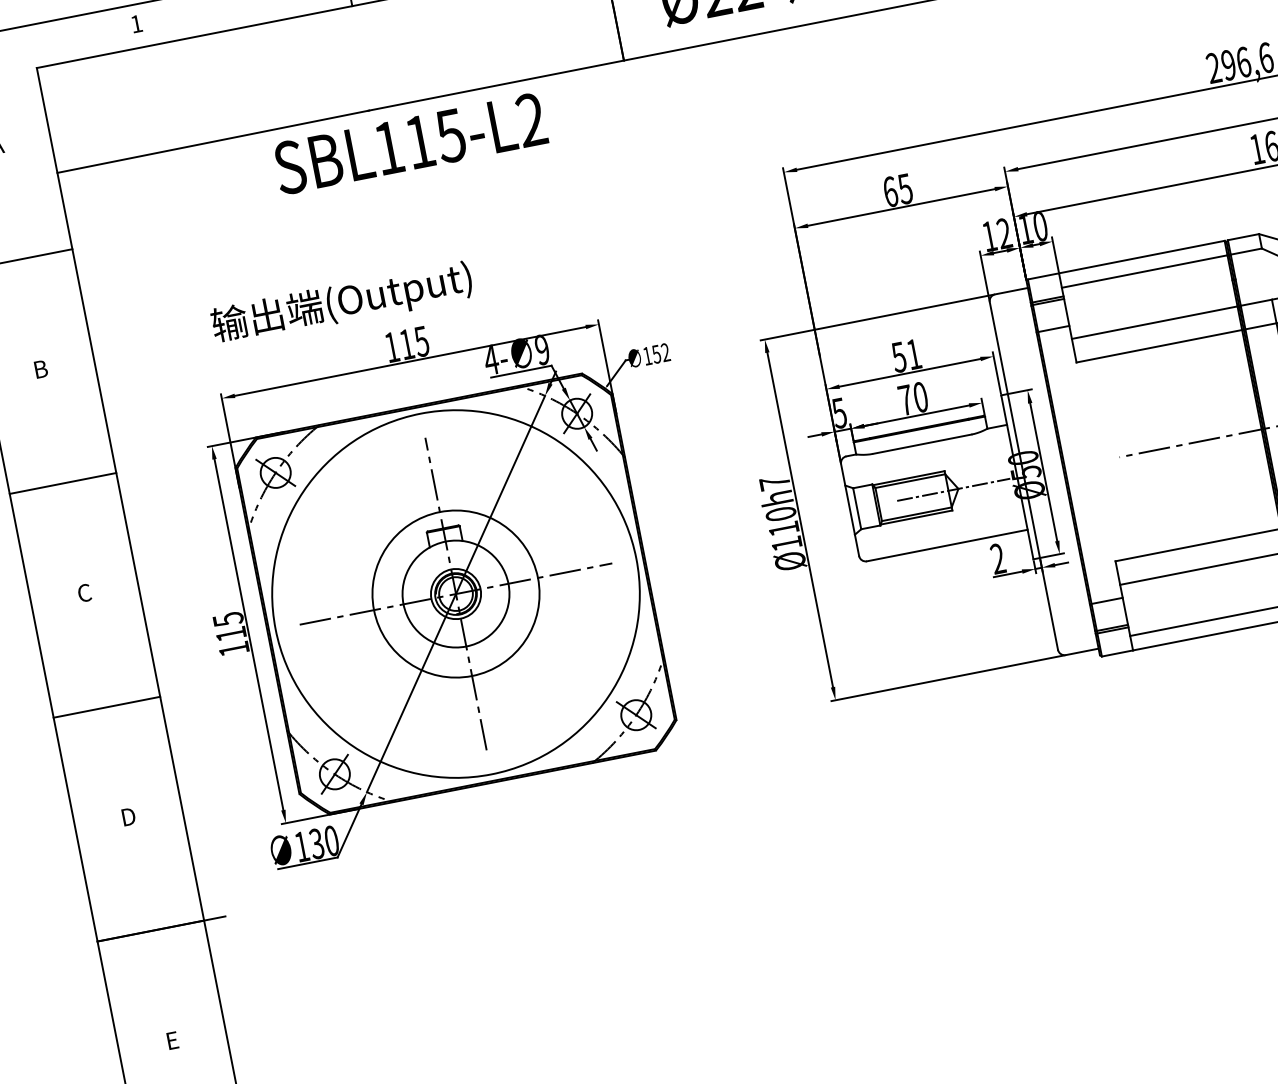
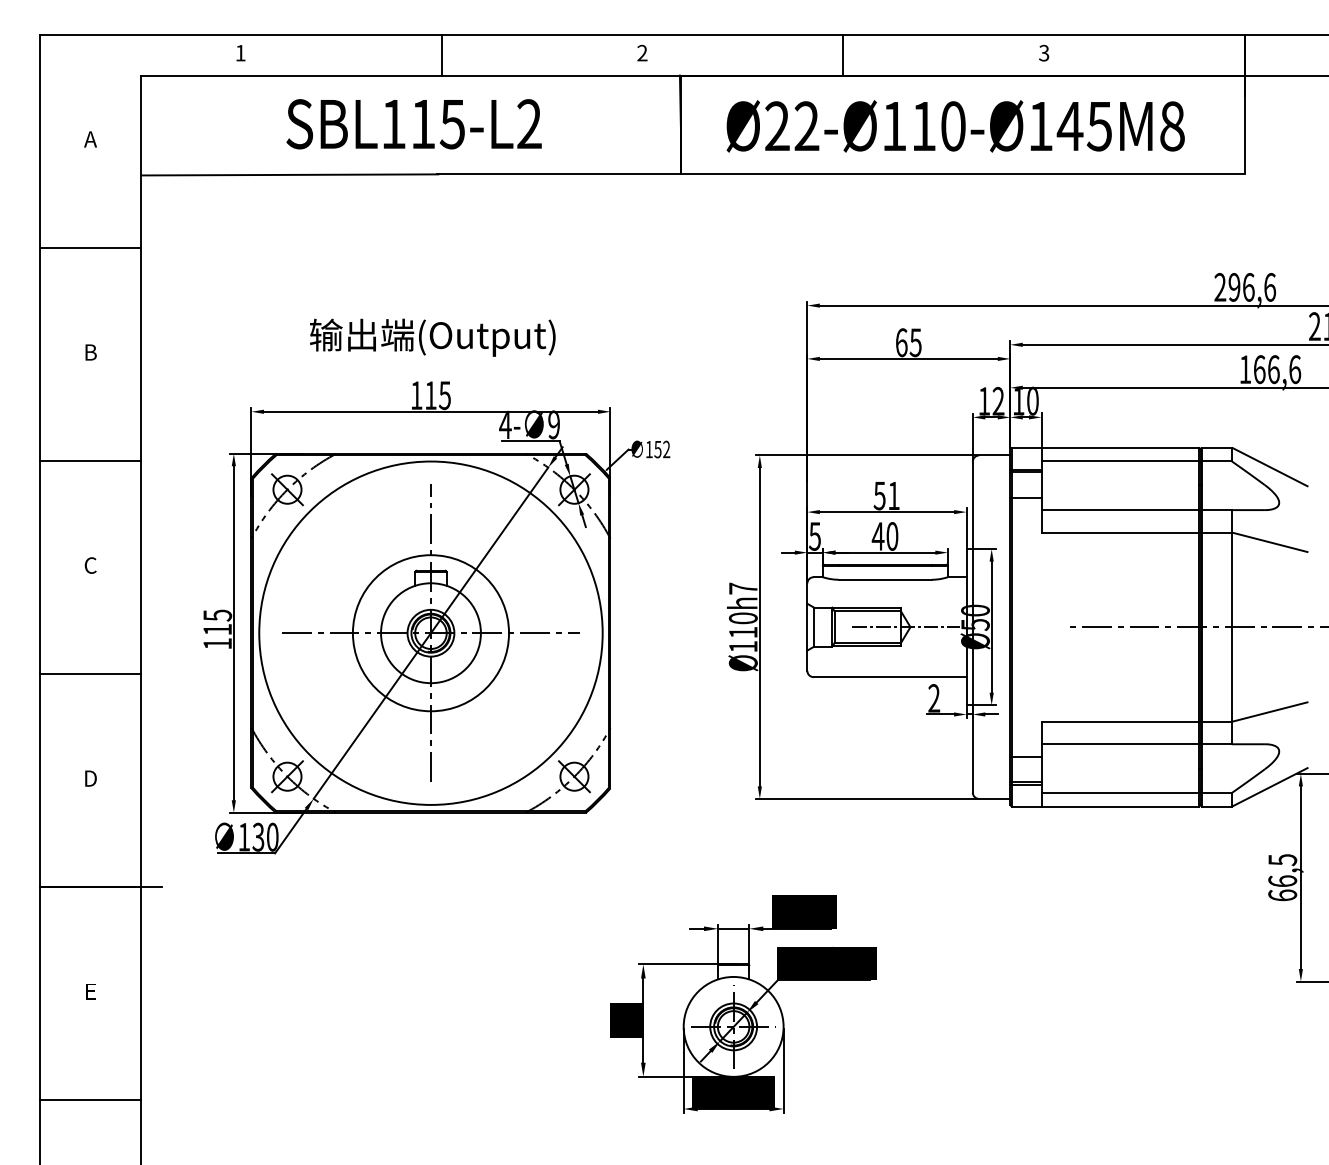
text: (409, 144) -> (413, 124), moved
text: (341, 303) -> (432, 337), moved
text: (905, 400) -> (877, 536), 70 -> 40
part: (860, 919) -> (743, 1004), added

